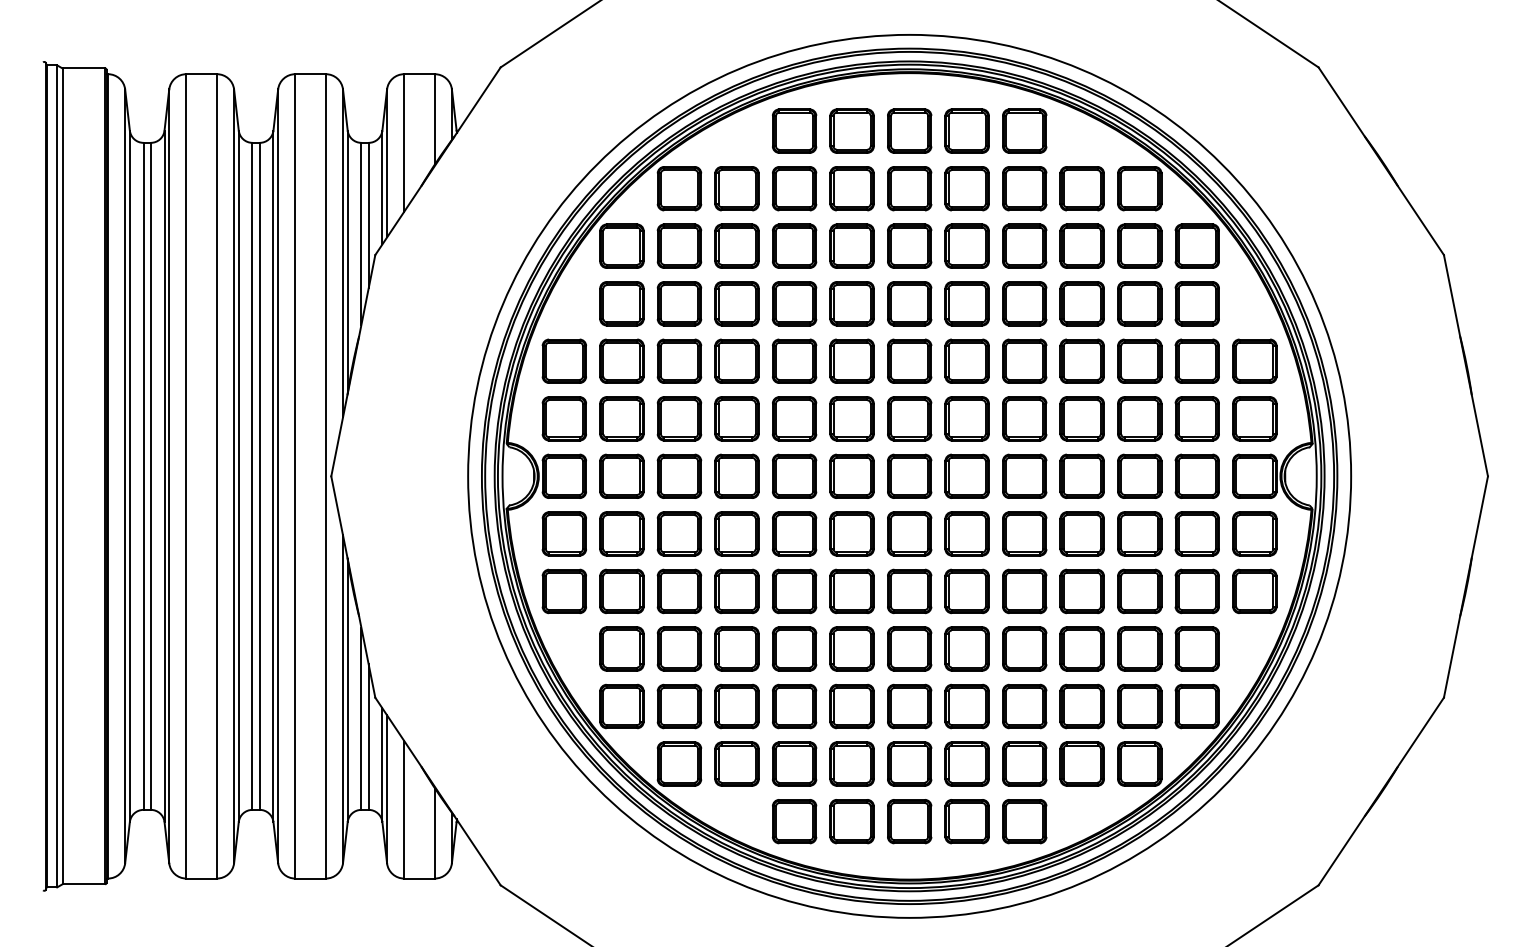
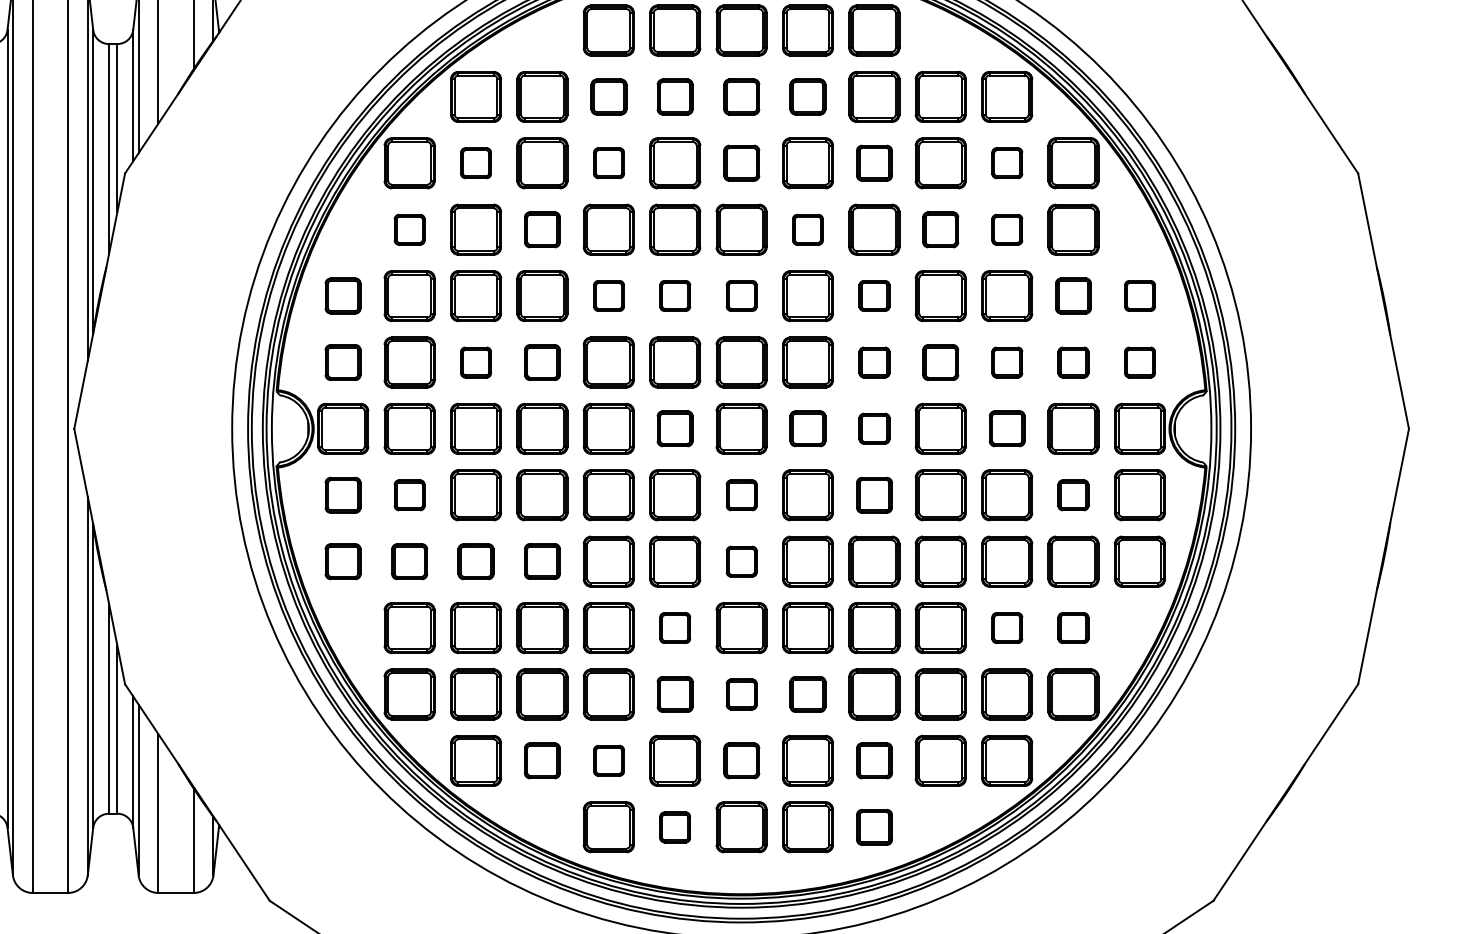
part: (794, 188) -> (608, 96), size x0.7
part: (851, 188) -> (674, 96), size x0.7
part: (909, 188) -> (741, 96), size x0.7
part: (966, 188) -> (807, 96), size x0.7
part: (679, 245) -> (476, 162), size x0.6
part: (794, 245) -> (608, 162), size x0.6
part: (909, 245) -> (741, 162), size x0.7
part: (1024, 245) -> (874, 162), size x0.7
part: (1139, 245) -> (1006, 162), size x0.6
part: (621, 303) -> (409, 229), size x0.6
part: (736, 303) -> (541, 229), size x0.7
part: (966, 303) -> (807, 229), size x0.6
part: (1081, 303) -> (939, 229), size x0.7
part: (1139, 303) -> (1006, 229), size x0.6
part: (563, 360) -> (342, 295), size x0.7
part: (794, 360) -> (608, 295), size x0.6
part: (851, 360) -> (674, 295), size x0.6
part: (909, 360) -> (741, 295), size x0.6
part: (1024, 360) -> (874, 295), size x0.6
part: (1196, 360) -> (1072, 295), size x0.7
part: (1254, 360) -> (1139, 295), size x0.6
part: (563, 418) -> (342, 362), size x0.7
part: (679, 418) -> (476, 362), size x0.6
part: (736, 418) -> (541, 362), size x0.7
part: (1024, 418) -> (874, 362), size x0.6
part: (1081, 418) -> (939, 362), size x0.7
part: (1139, 418) -> (1006, 362), size x0.6
part: (1196, 418) -> (1072, 362), size x0.6
part: (1254, 418) -> (1139, 362), size x0.6
part: (851, 475) -> (674, 427), size x0.7
part: (966, 475) -> (807, 427), size x0.7
part: (1024, 475) -> (874, 427), size x0.6
part: (1139, 475) -> (1006, 427), size x0.7
part: (563, 533) -> (342, 494), size x0.7
part: (621, 533) -> (409, 494), size x0.6
part: (909, 533) -> (741, 494), size x0.6
part: (1024, 533) -> (874, 494), size x0.7
part: (1196, 533) -> (1072, 494), size x0.6
part: (736, 590) -> (541, 560), size x0.7
part: (563, 591) -> (342, 561), size x0.7
part: (621, 591) -> (409, 561), size x0.7
part: (679, 591) -> (476, 561), size x0.7
part: (909, 591) -> (741, 561), size x0.6
part: (851, 648) -> (674, 627), size x0.6
part: (1139, 648) -> (1006, 627), size x0.6
part: (1196, 648) -> (1072, 627), size x0.6
part: (851, 706) -> (674, 694), size x0.7
part: (909, 706) -> (741, 694), size x0.6
part: (966, 706) -> (807, 694), size x0.7
part: (736, 763) -> (541, 760), size x0.7
part: (794, 763) -> (608, 760), size x0.6
part: (909, 763) -> (741, 760), size x0.7
part: (1024, 763) -> (874, 760), size x0.7
part: (851, 821) -> (674, 827), size x0.6
part: (1024, 821) -> (874, 827), size x0.7

